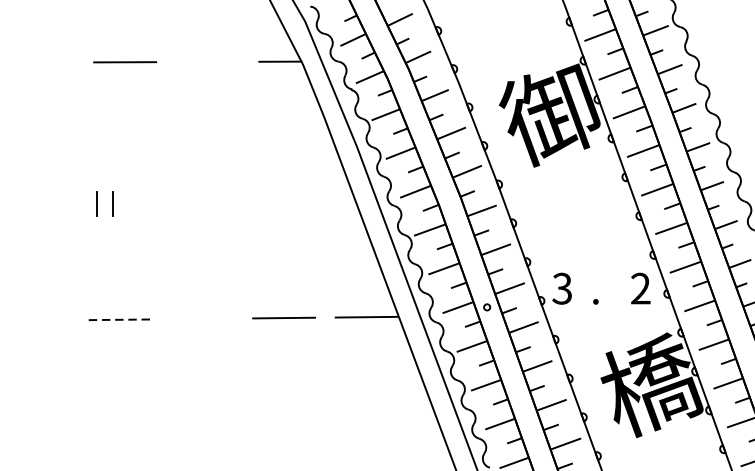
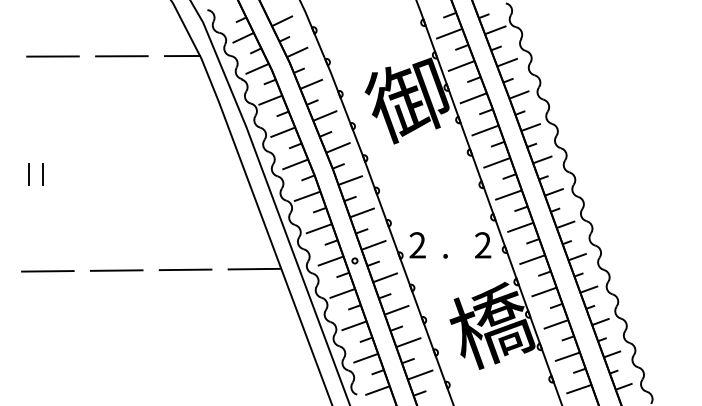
line: (207, 62) -> (121, 56), added
text: (562, 288) -> (417, 245), 3 -> 2
line: (201, 318) -> (116, 270), added
line: (118, 320) -> (47, 271), dashed -> solid

